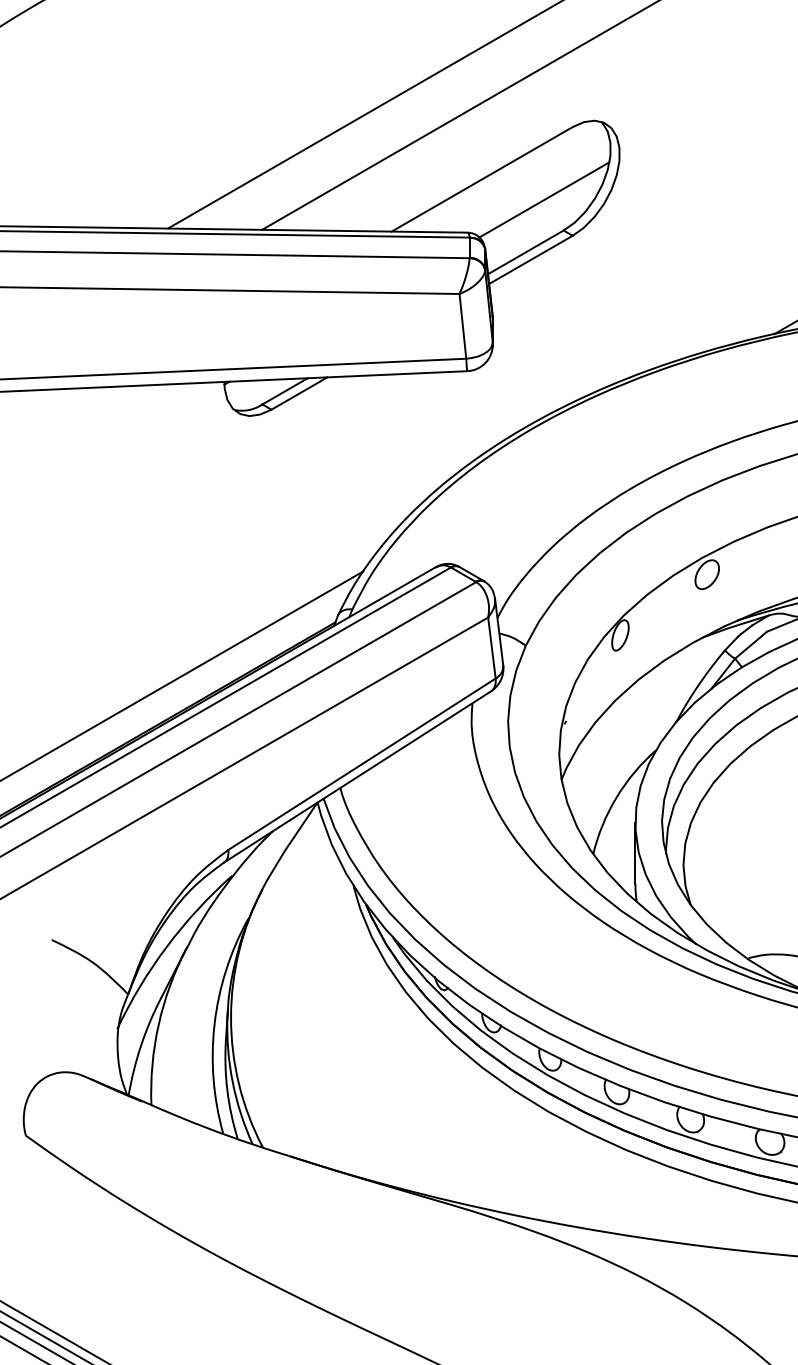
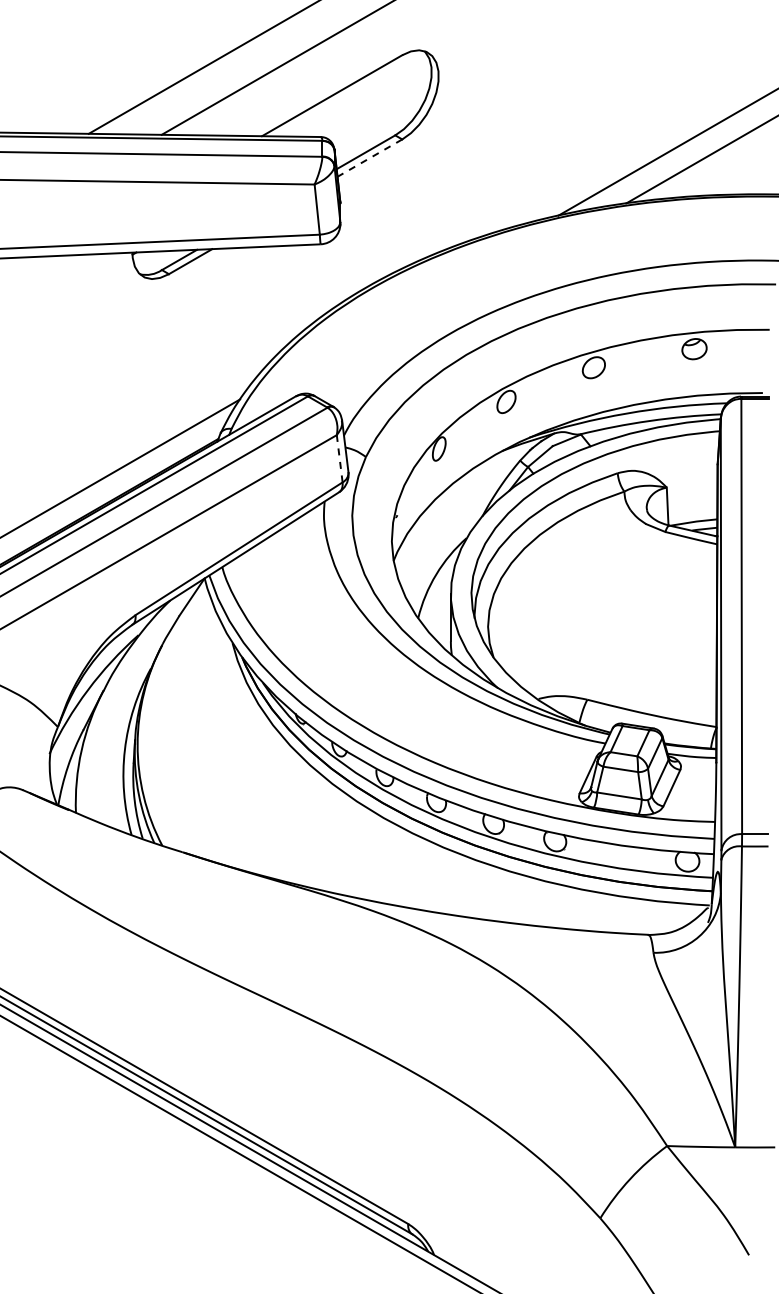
line: (543, 199) -> (379, 111), removed
line: (530, 260) -> (369, 158), solid -> dashed
line: (491, 647) -> (339, 458), solid -> dashed

